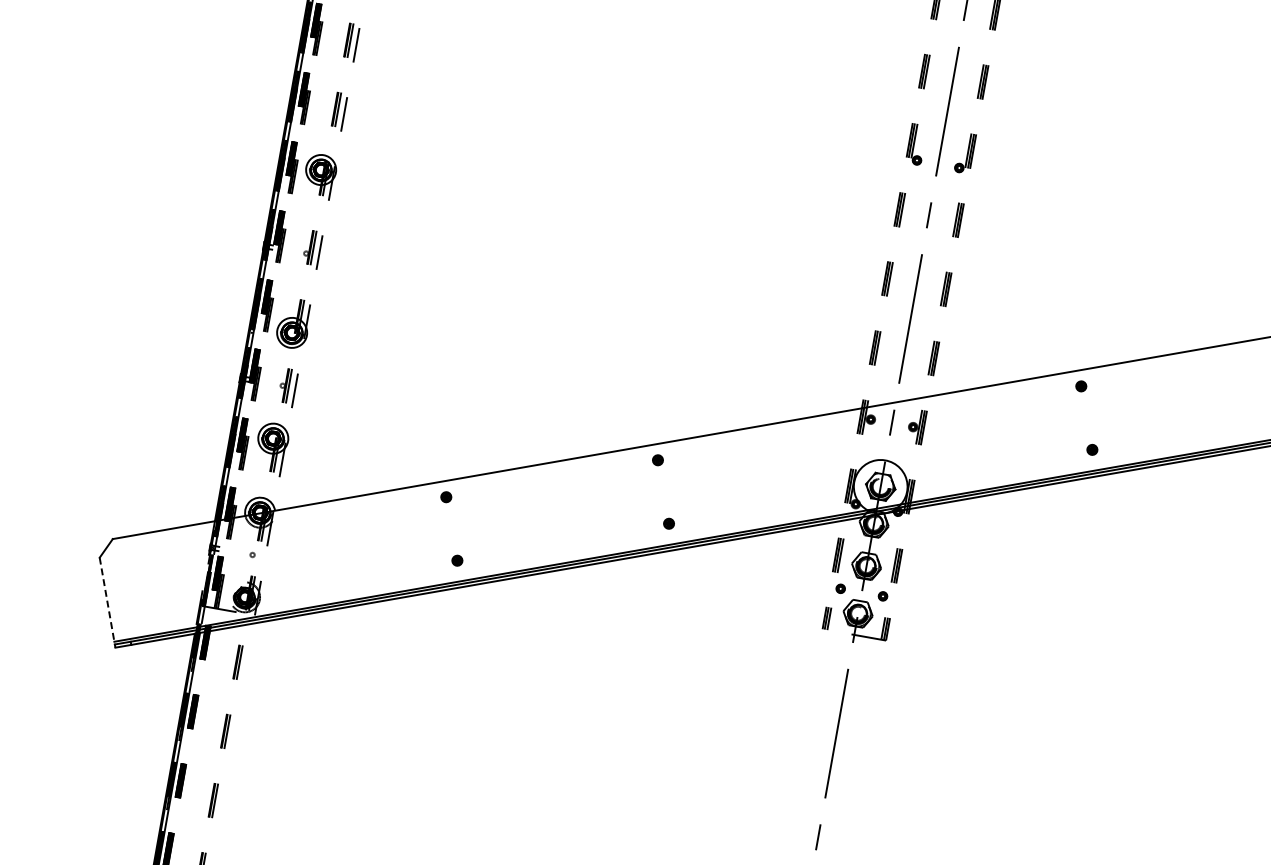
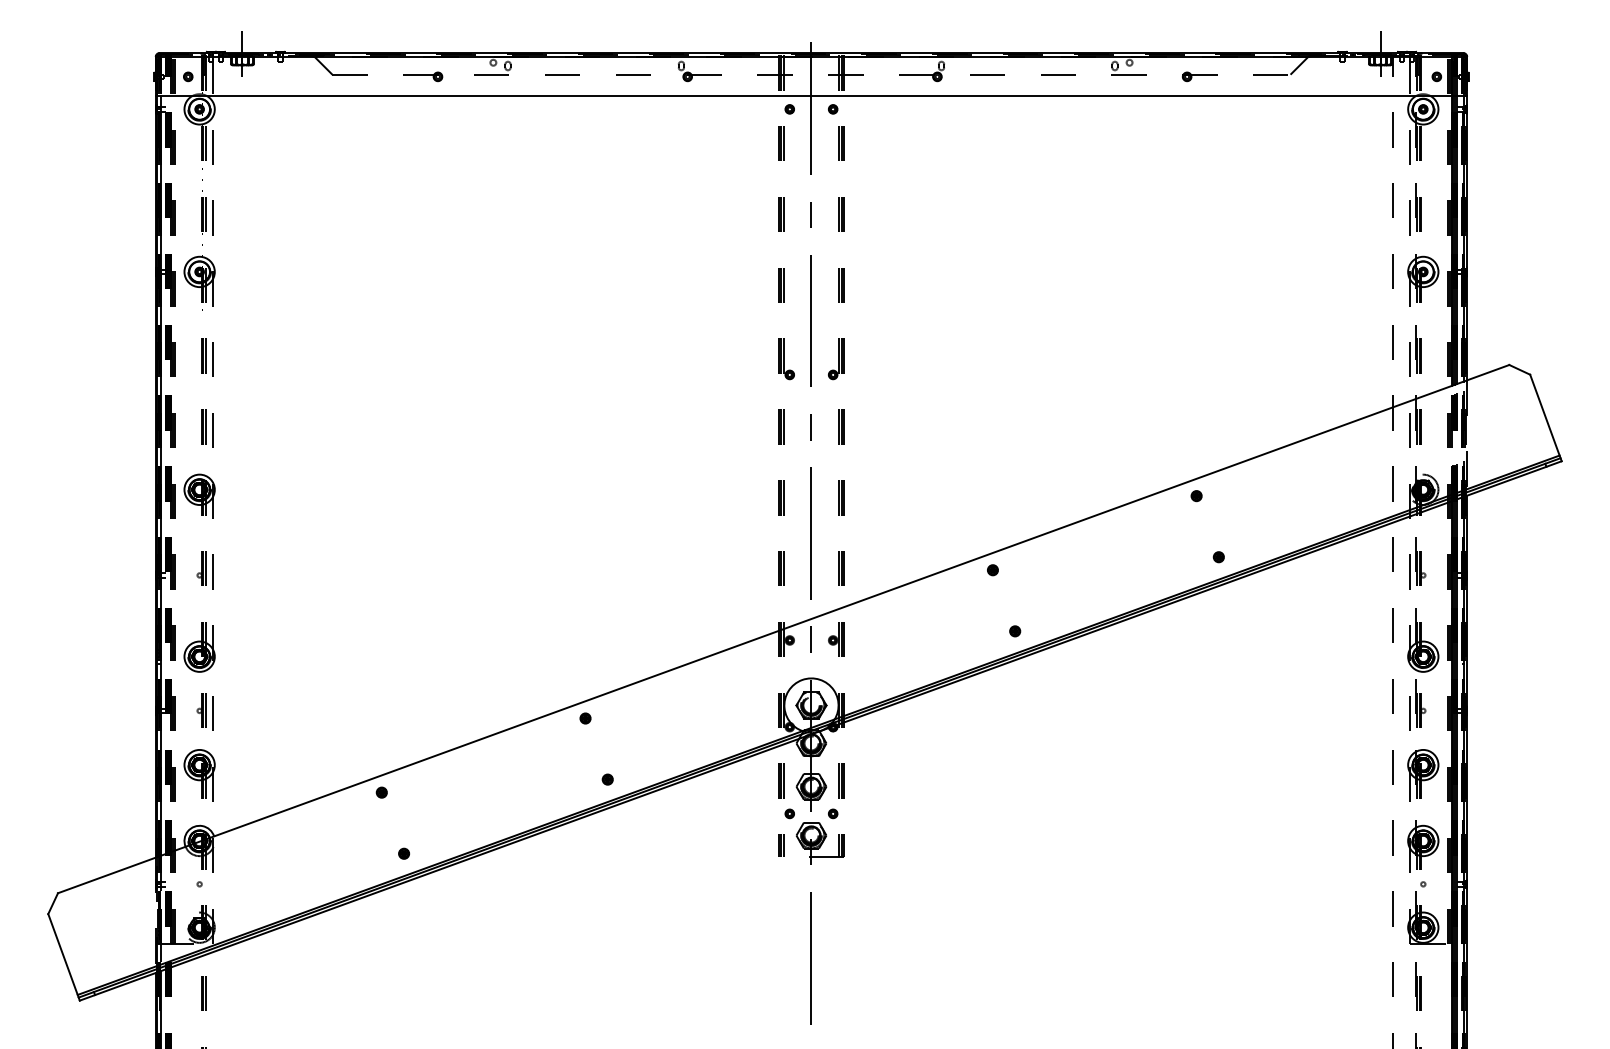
line: (107, 602) -> (64, 957), dashed -> solid

